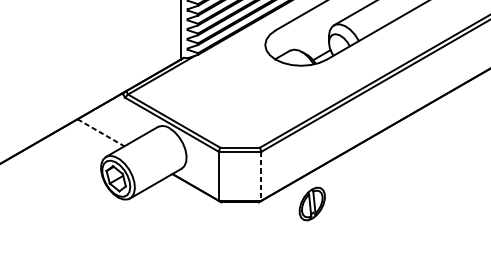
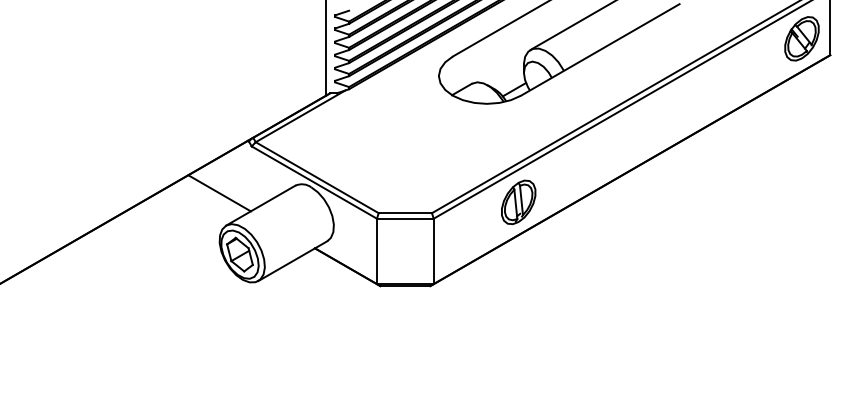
line: (101, 132) -> (220, 193), dashed -> solid
line: (261, 176) -> (433, 251), dashed -> solid
part: (312, 204) -> (518, 202), moved

